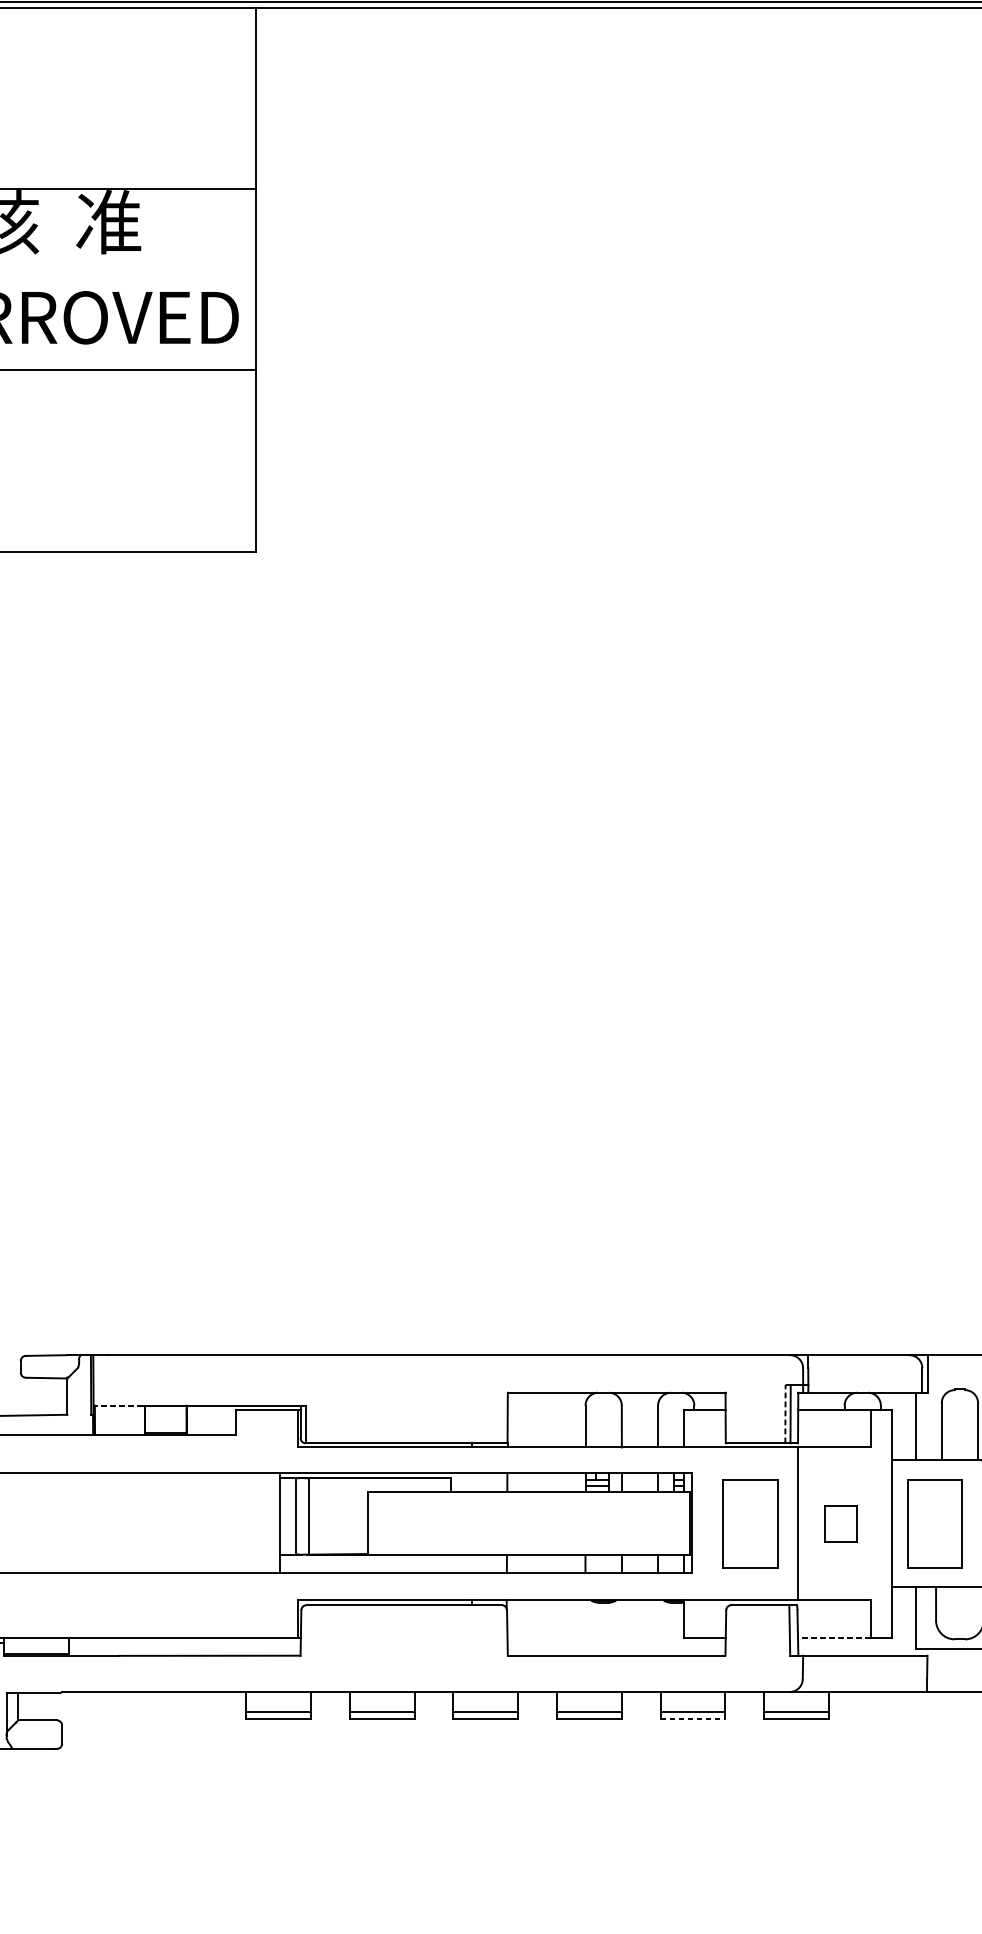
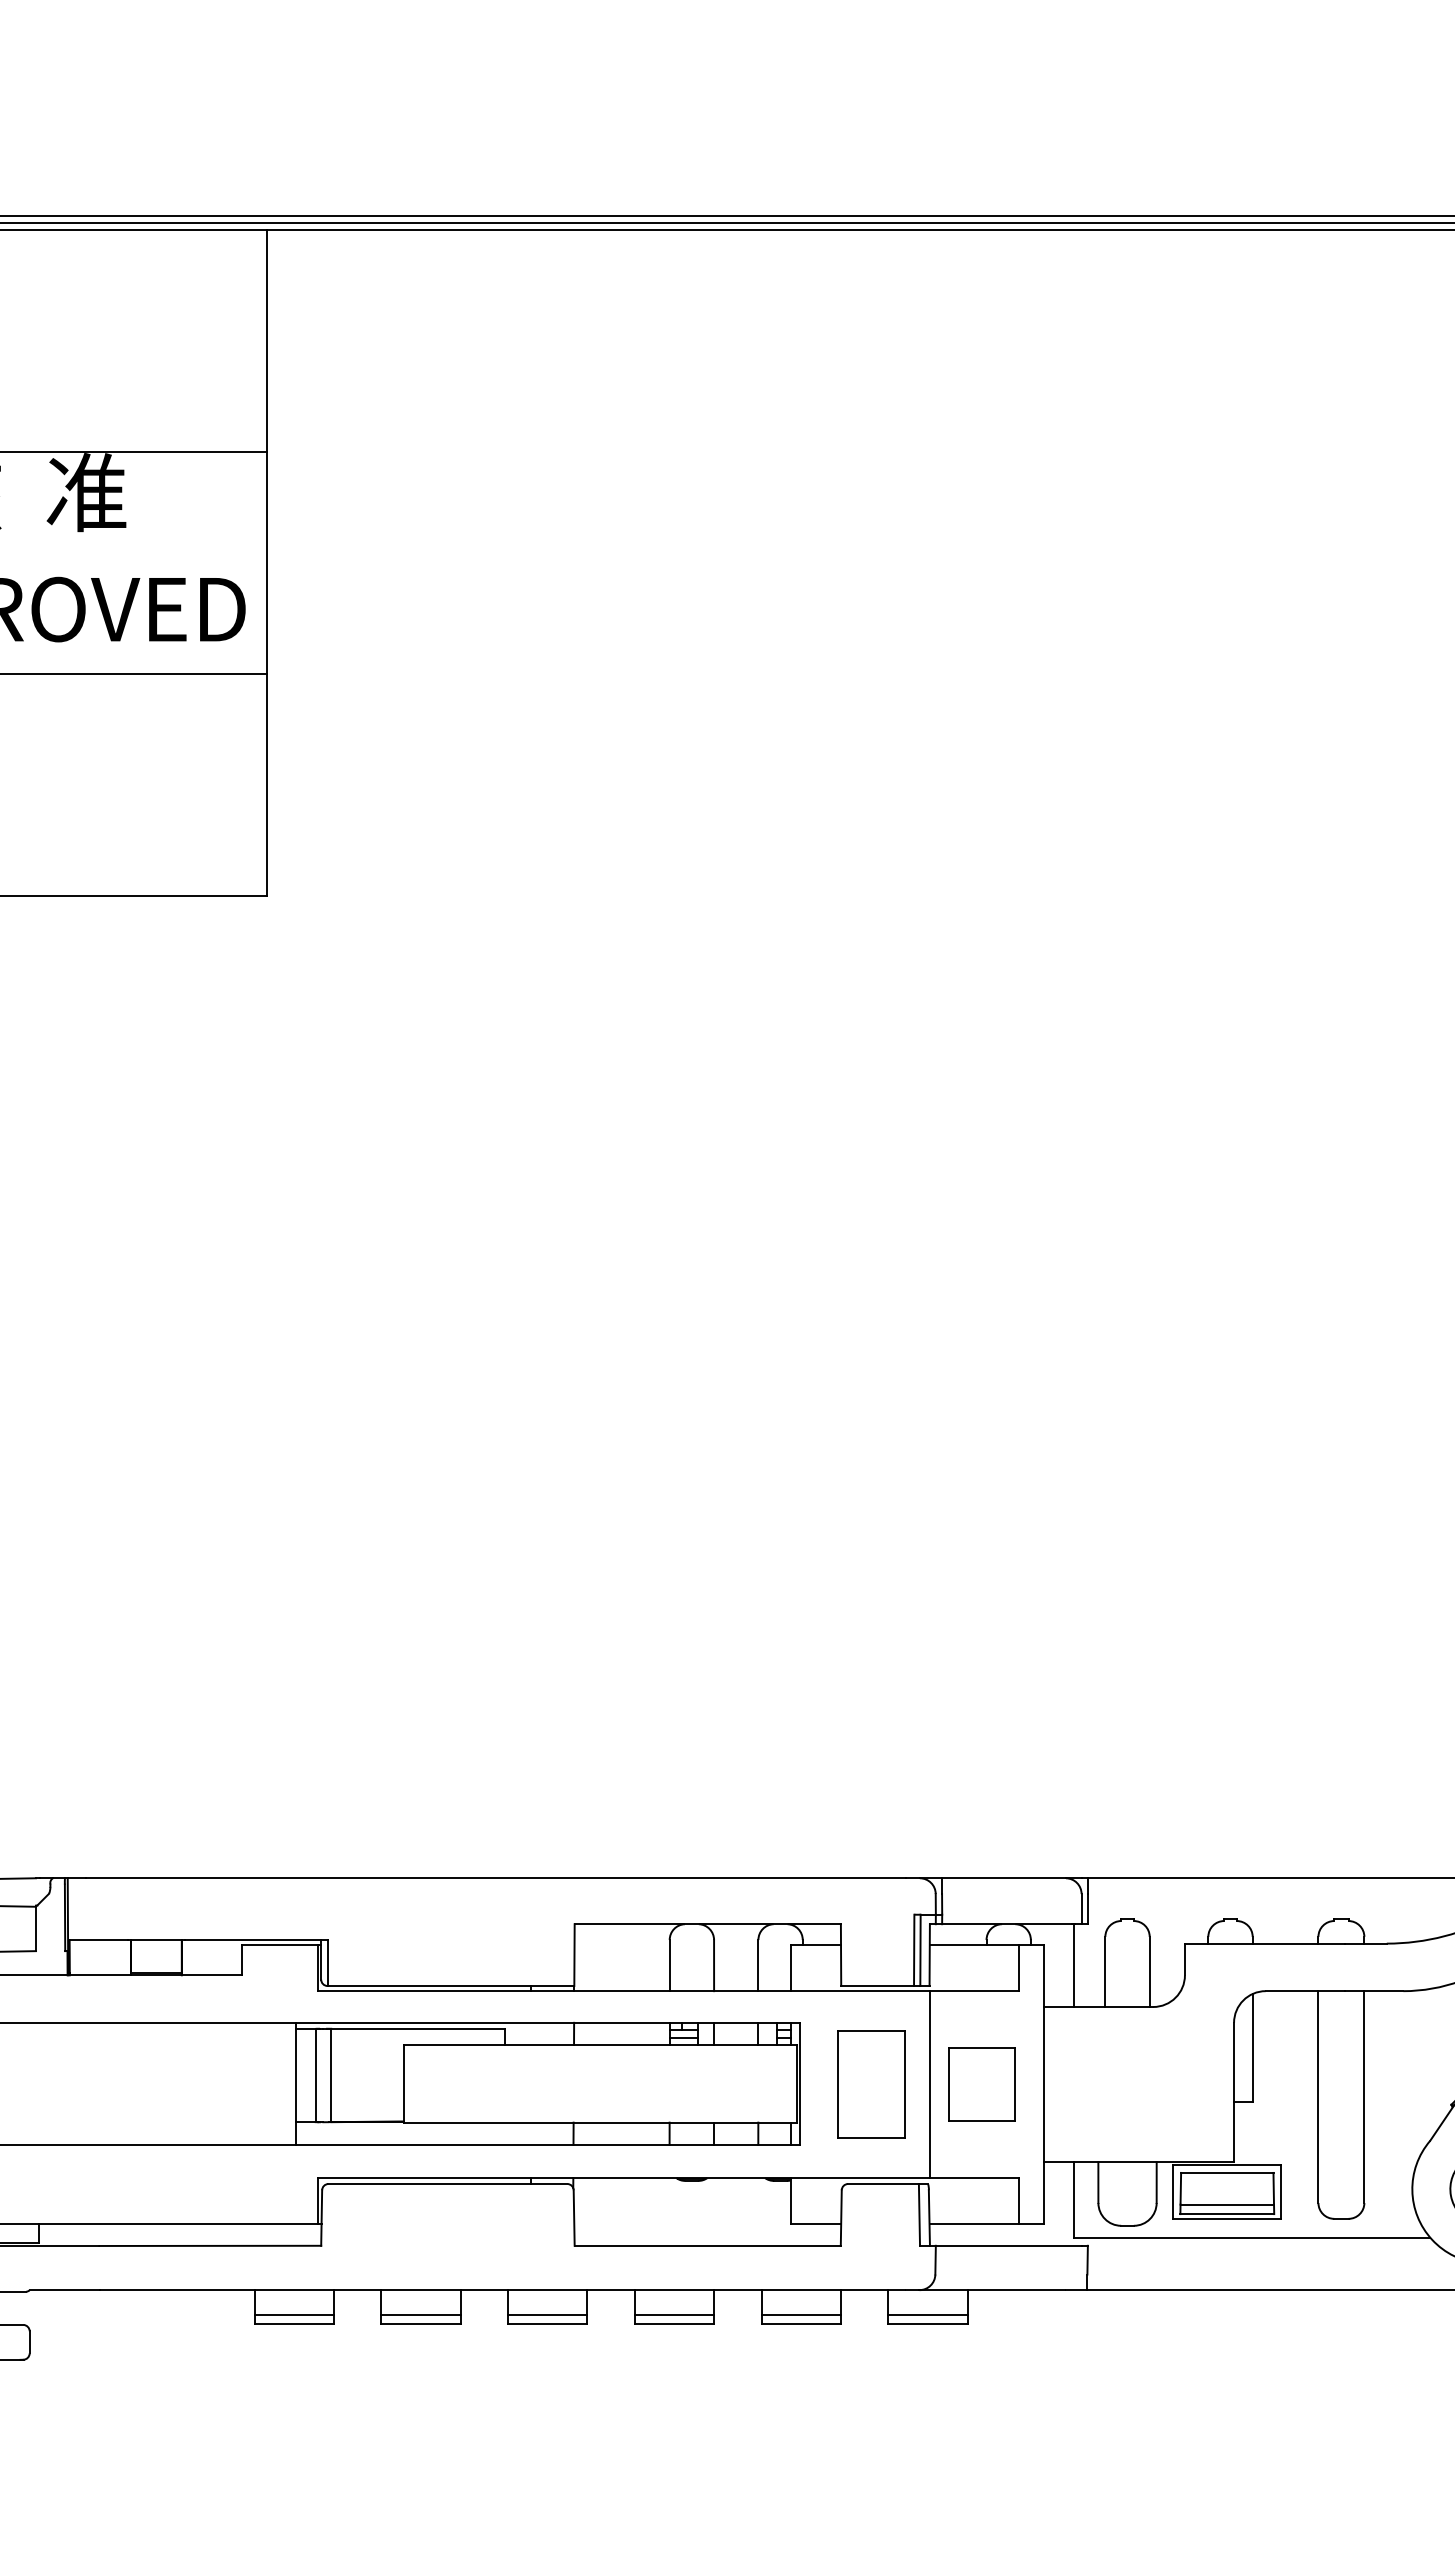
line: (118, 1406) -> (98, 1940), dashed -> solid
line: (785, 1414) -> (914, 1950), dashed -> solid
part: (840, 1523) -> (981, 2084), size x1.67
part: (935, 1523) -> (1097, 2084), removed
line: (834, 1638) -> (974, 2224), dashed -> solid
line: (693, 1719) -> (801, 2323), dashed -> solid

